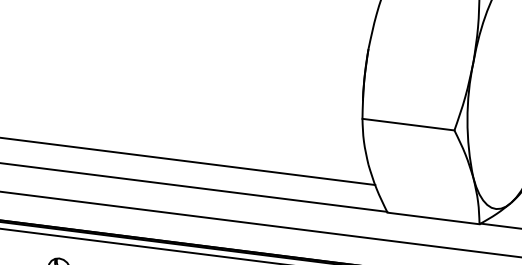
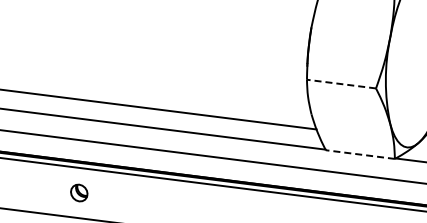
line: (408, 125) -> (341, 84), solid -> dashed
line: (433, 218) -> (360, 154), solid -> dashed

